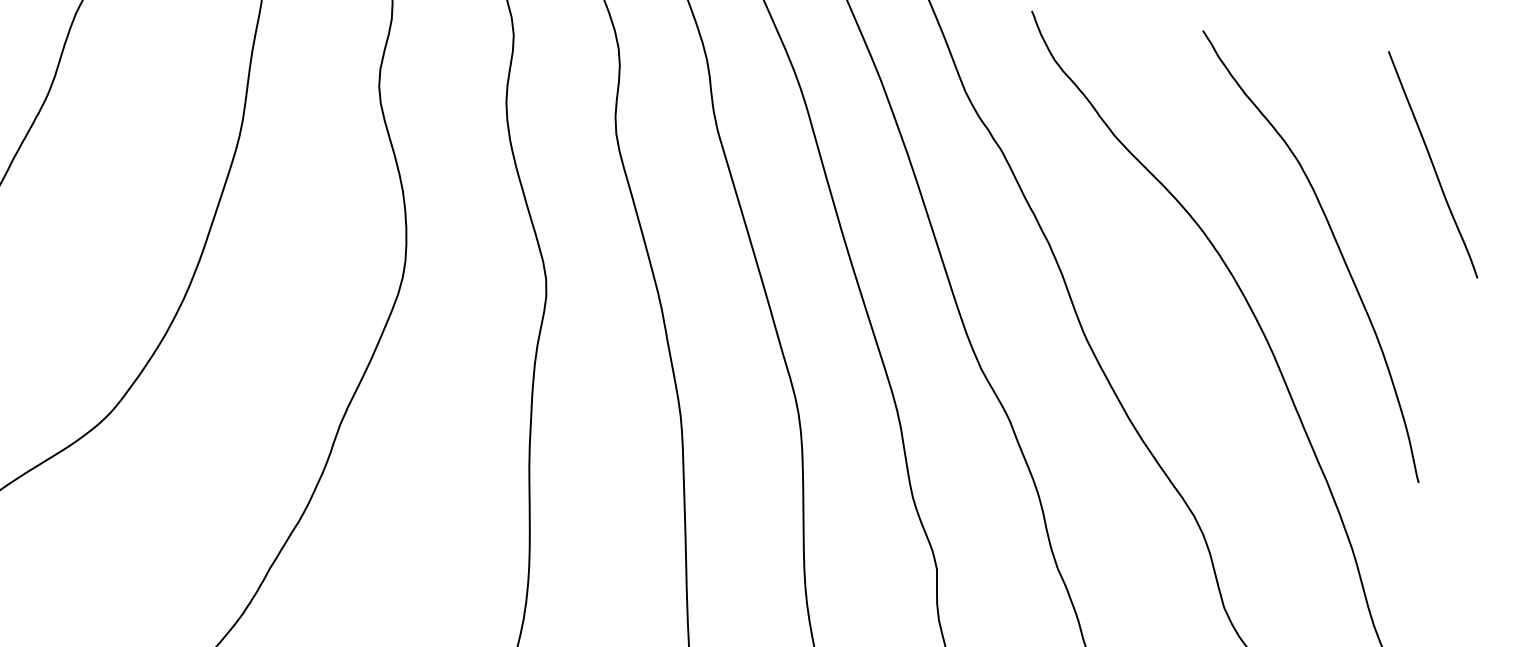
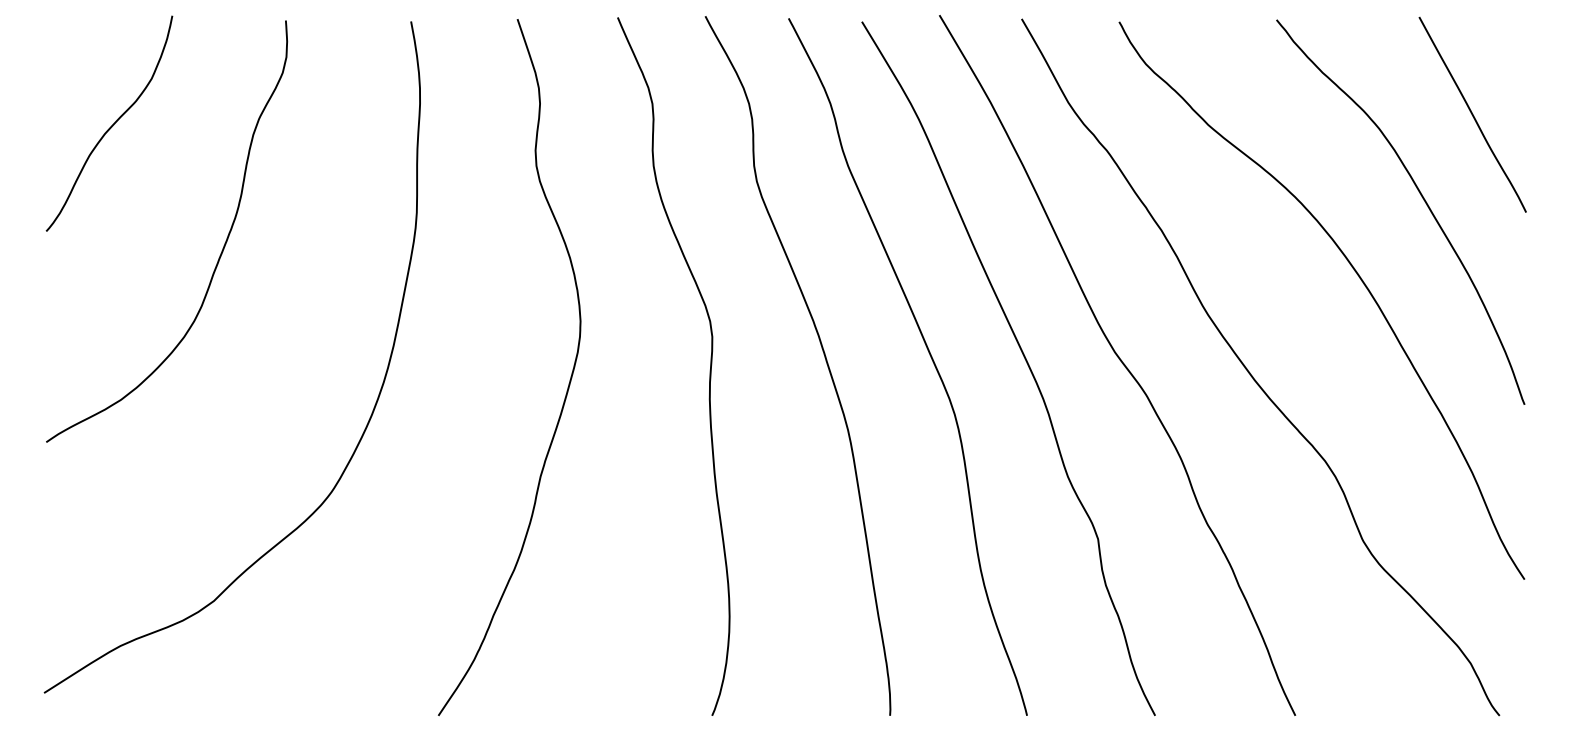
curve: (1432, 164) -> (1472, 114), moved

